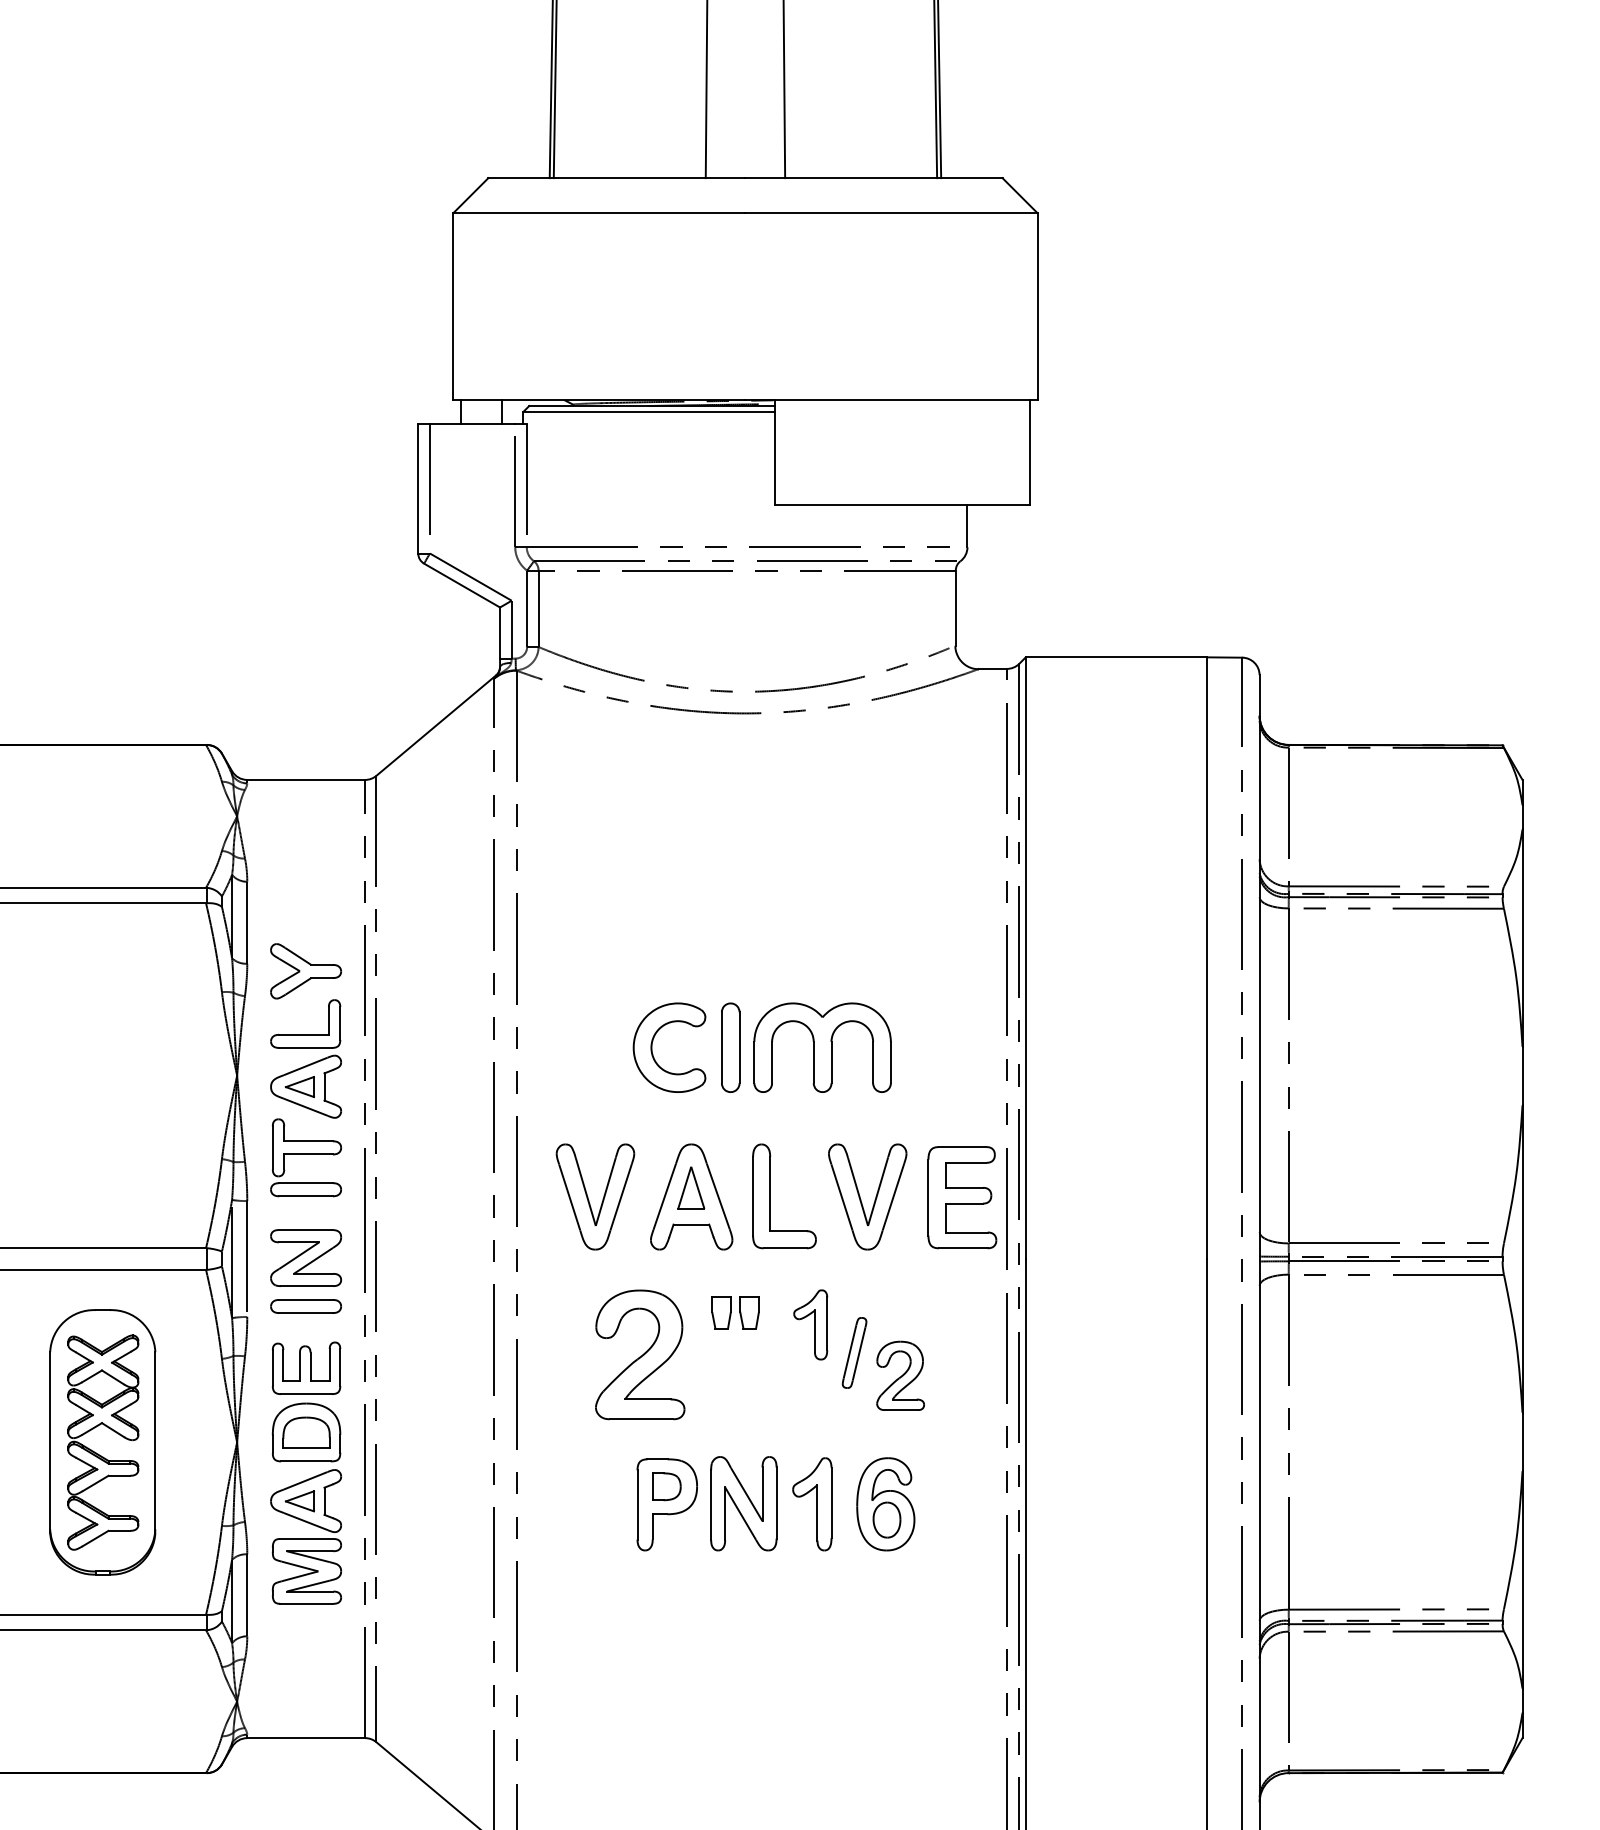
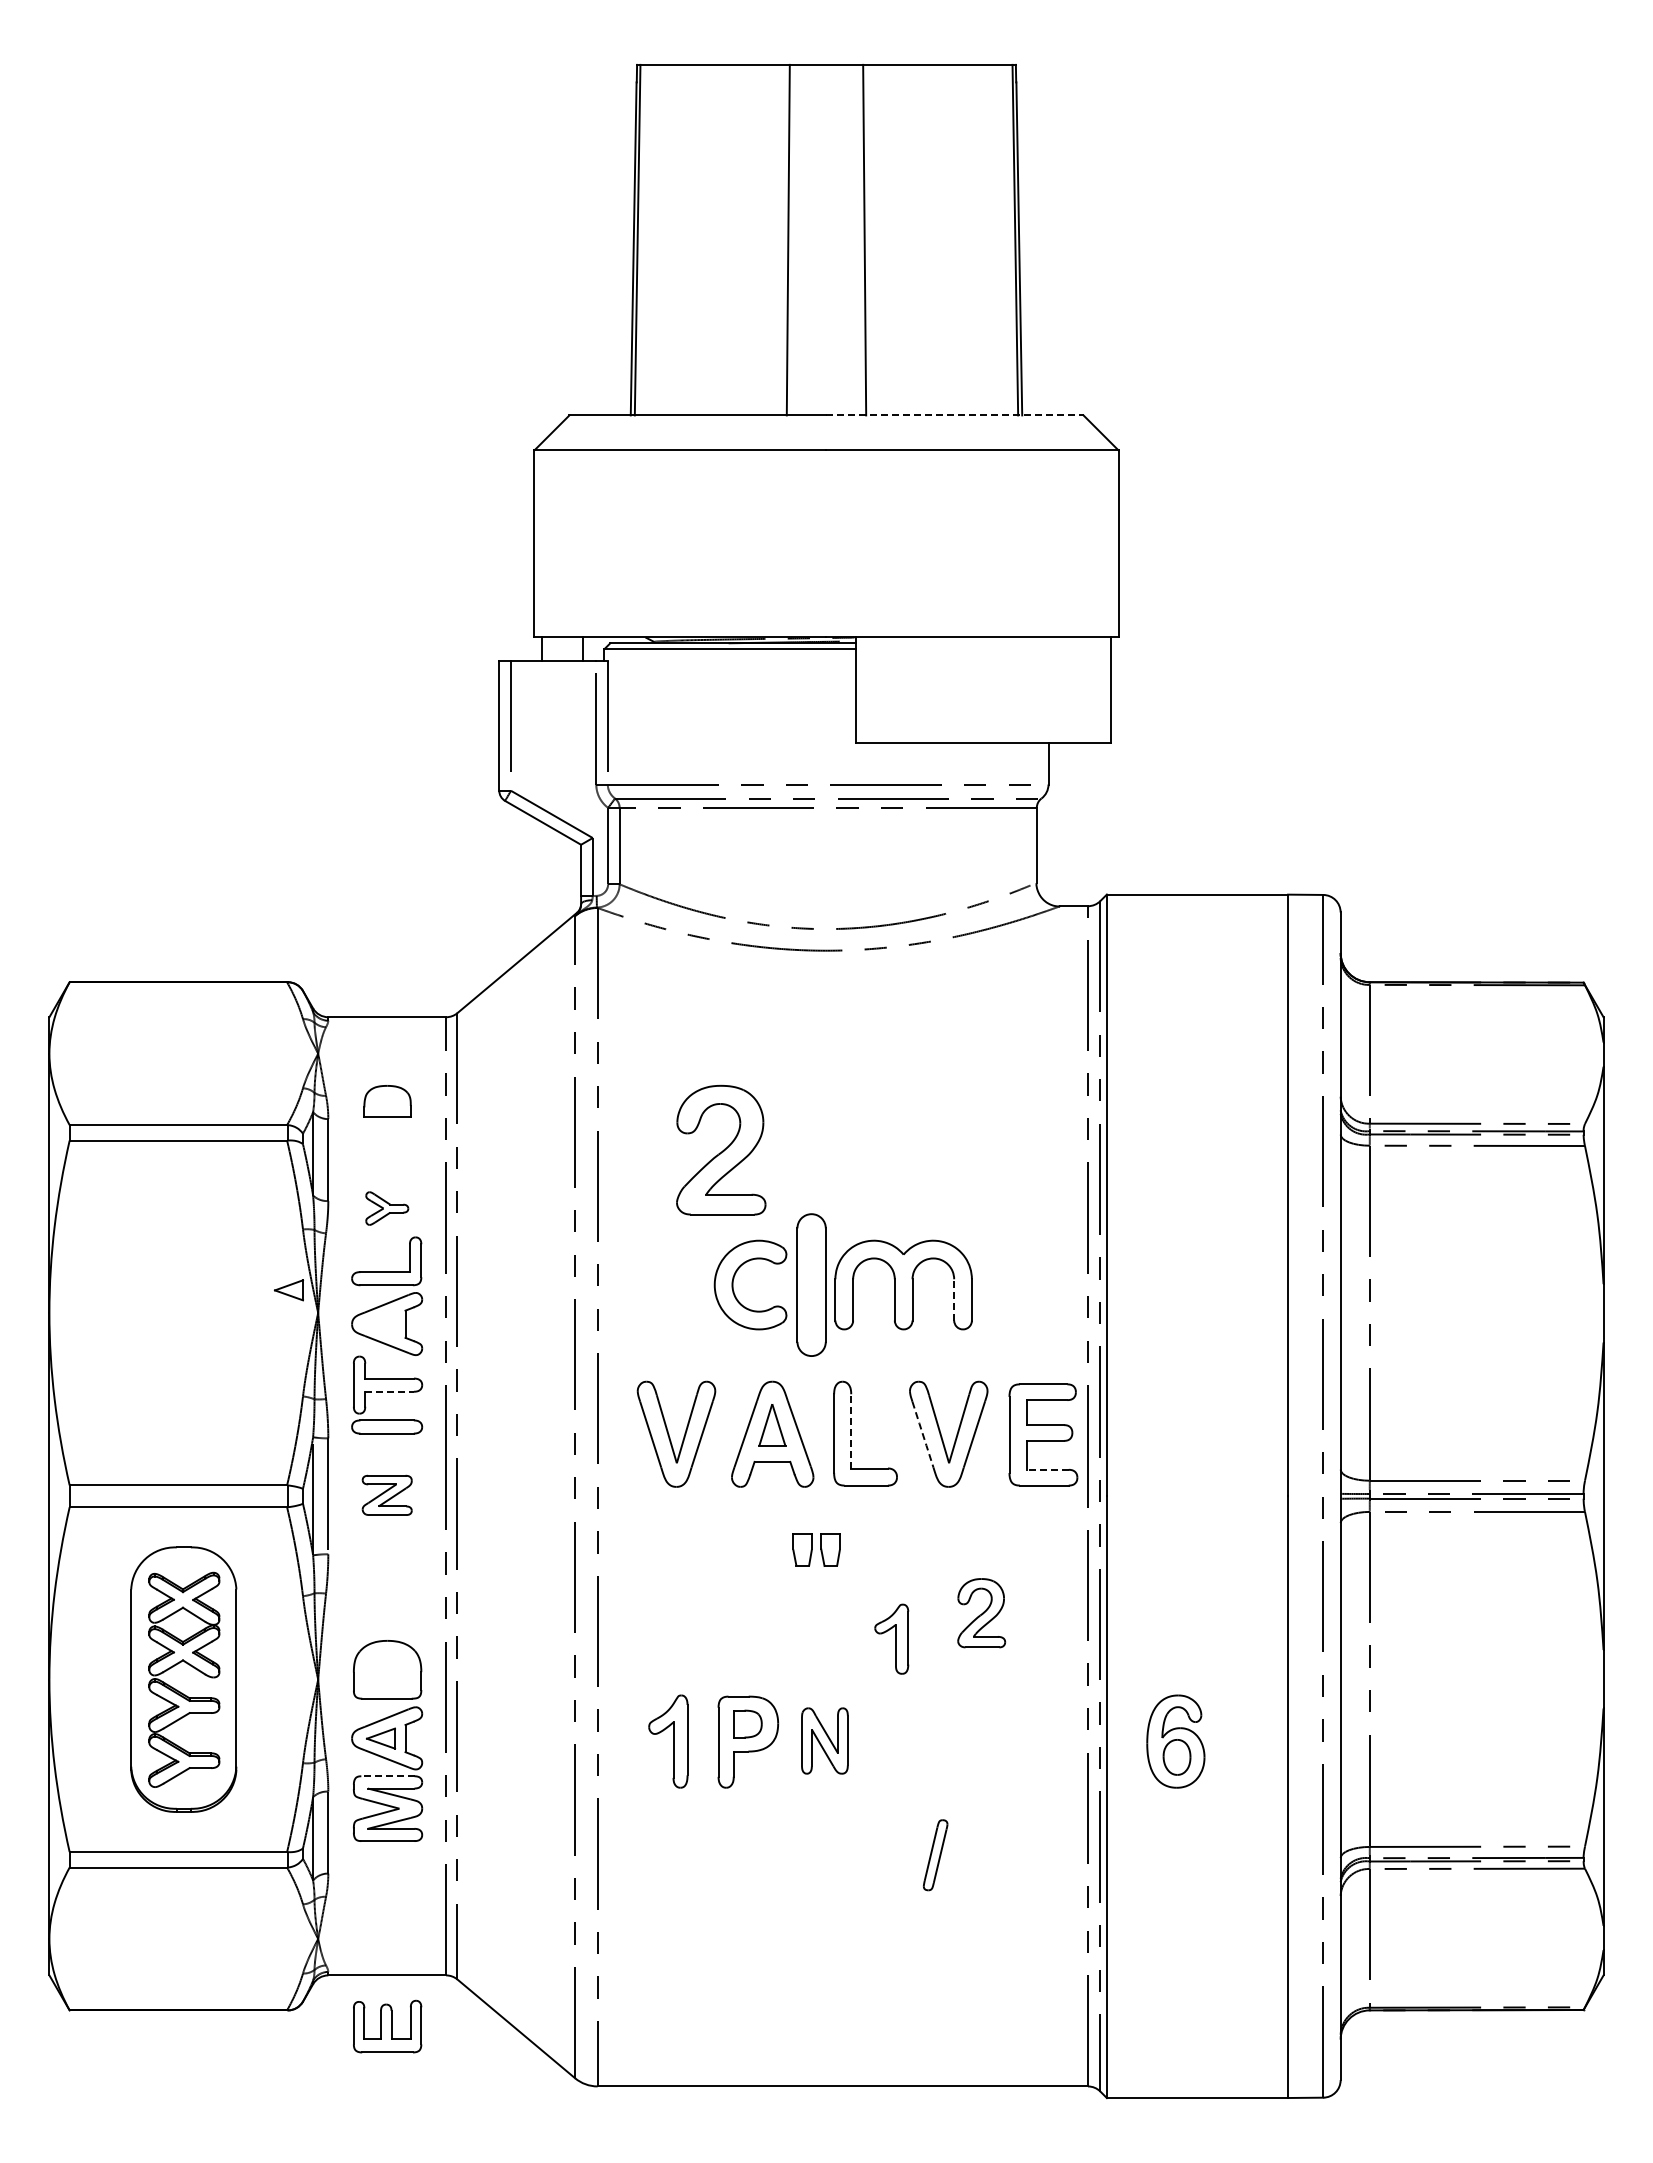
line: (874, 178) -> (955, 415), solid -> dashed
part: (306, 971) -> (387, 1208), size x0.6
part: (730, 1047) -> (811, 1284), size x1.6
line: (873, 1062) -> (954, 1299), solid -> dashed
part: (299, 1087) -> (288, 1290), moved
line: (309, 1154) -> (390, 1391), solid -> dashed
line: (770, 1193) -> (851, 1430), solid -> dashed
line: (842, 1198) -> (923, 1435), solid -> dashed
line: (966, 1232) -> (1047, 1469), solid -> dashed
part: (306, 1258) -> (387, 1495), size x0.7
part: (306, 1306) -> (387, 1543), removed
part: (810, 1324) -> (891, 1638), moved
part: (854, 1353) -> (935, 1855), moved
part: (640, 1354) -> (721, 1149), moved
part: (306, 1368) -> (387, 2026), moved
part: (306, 1433) -> (387, 1101), moved
part: (743, 1503) -> (824, 1740), size x0.7
part: (812, 1504) -> (668, 1741), moved
part: (885, 1504) -> (1175, 1741), moved
line: (306, 1539) -> (387, 1776), solid -> dashed

